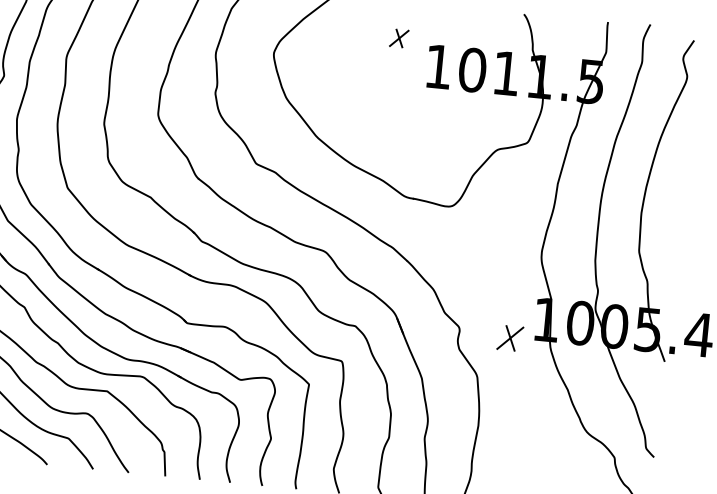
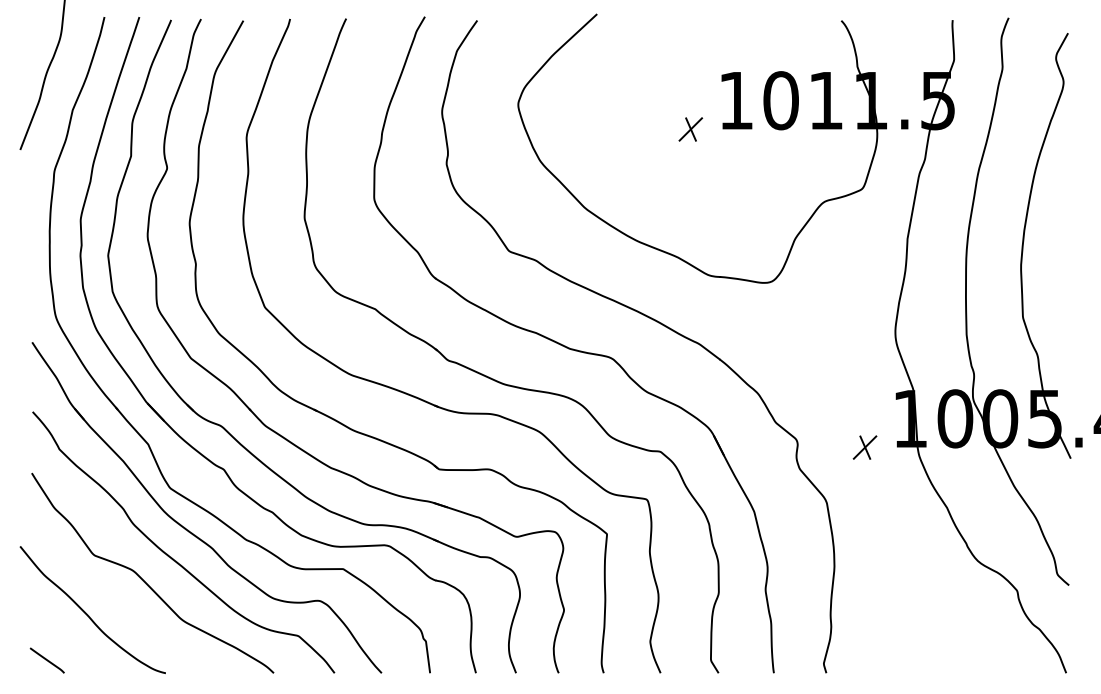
part: (399, 38) -> (690, 129), moved
part: (509, 338) -> (864, 447), size x0.71

